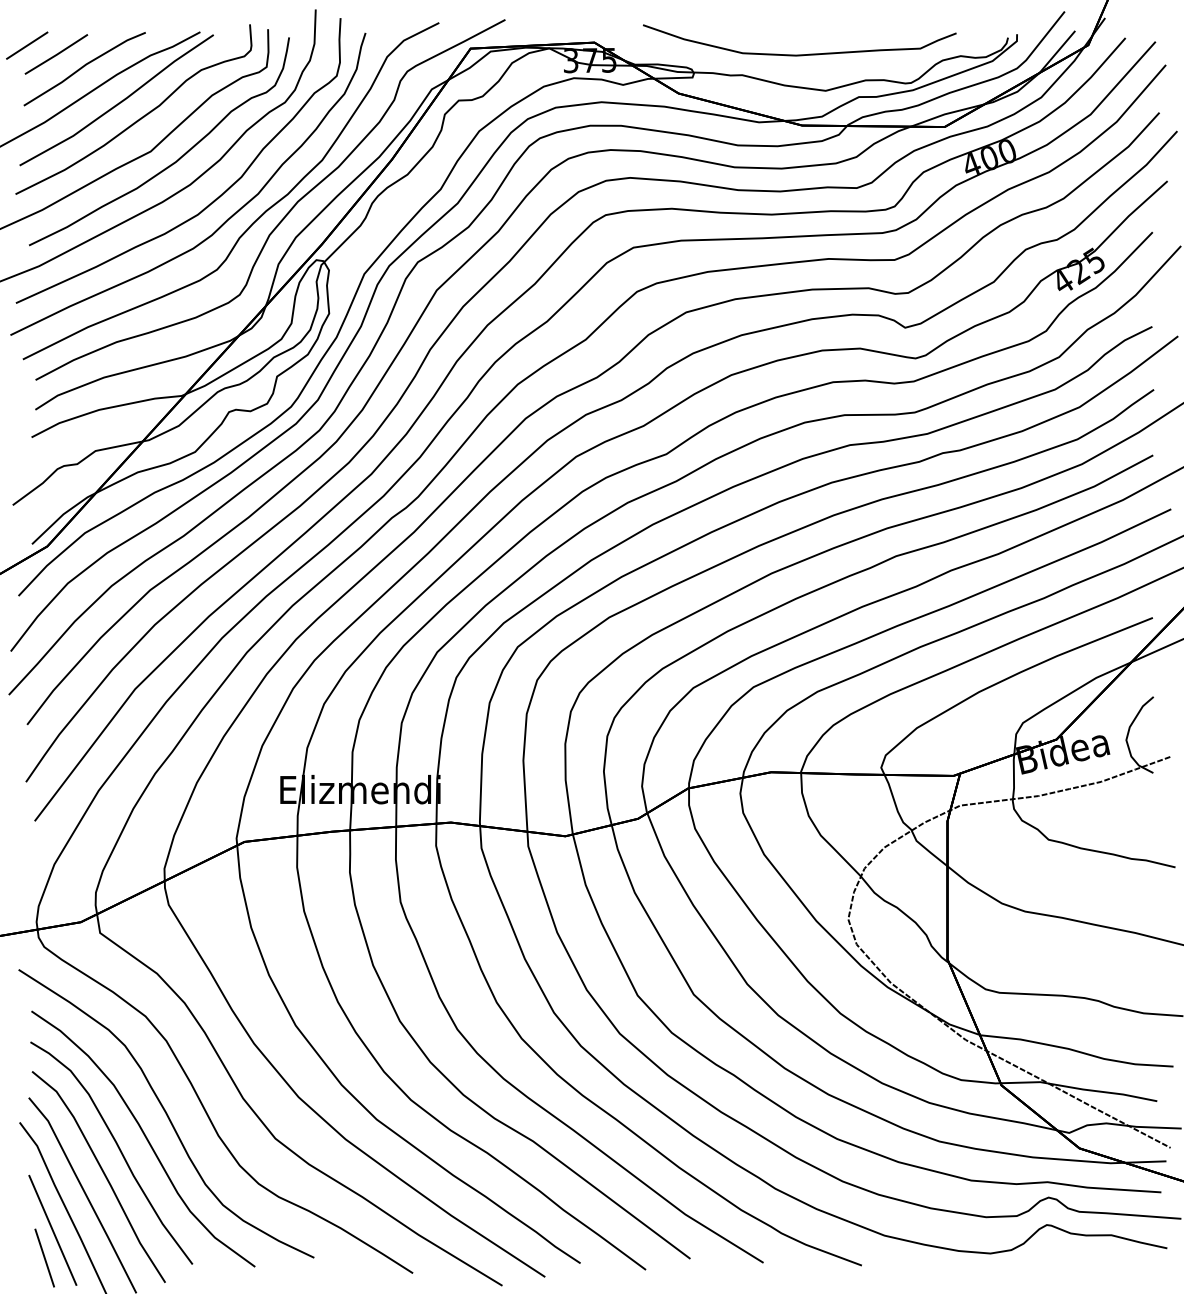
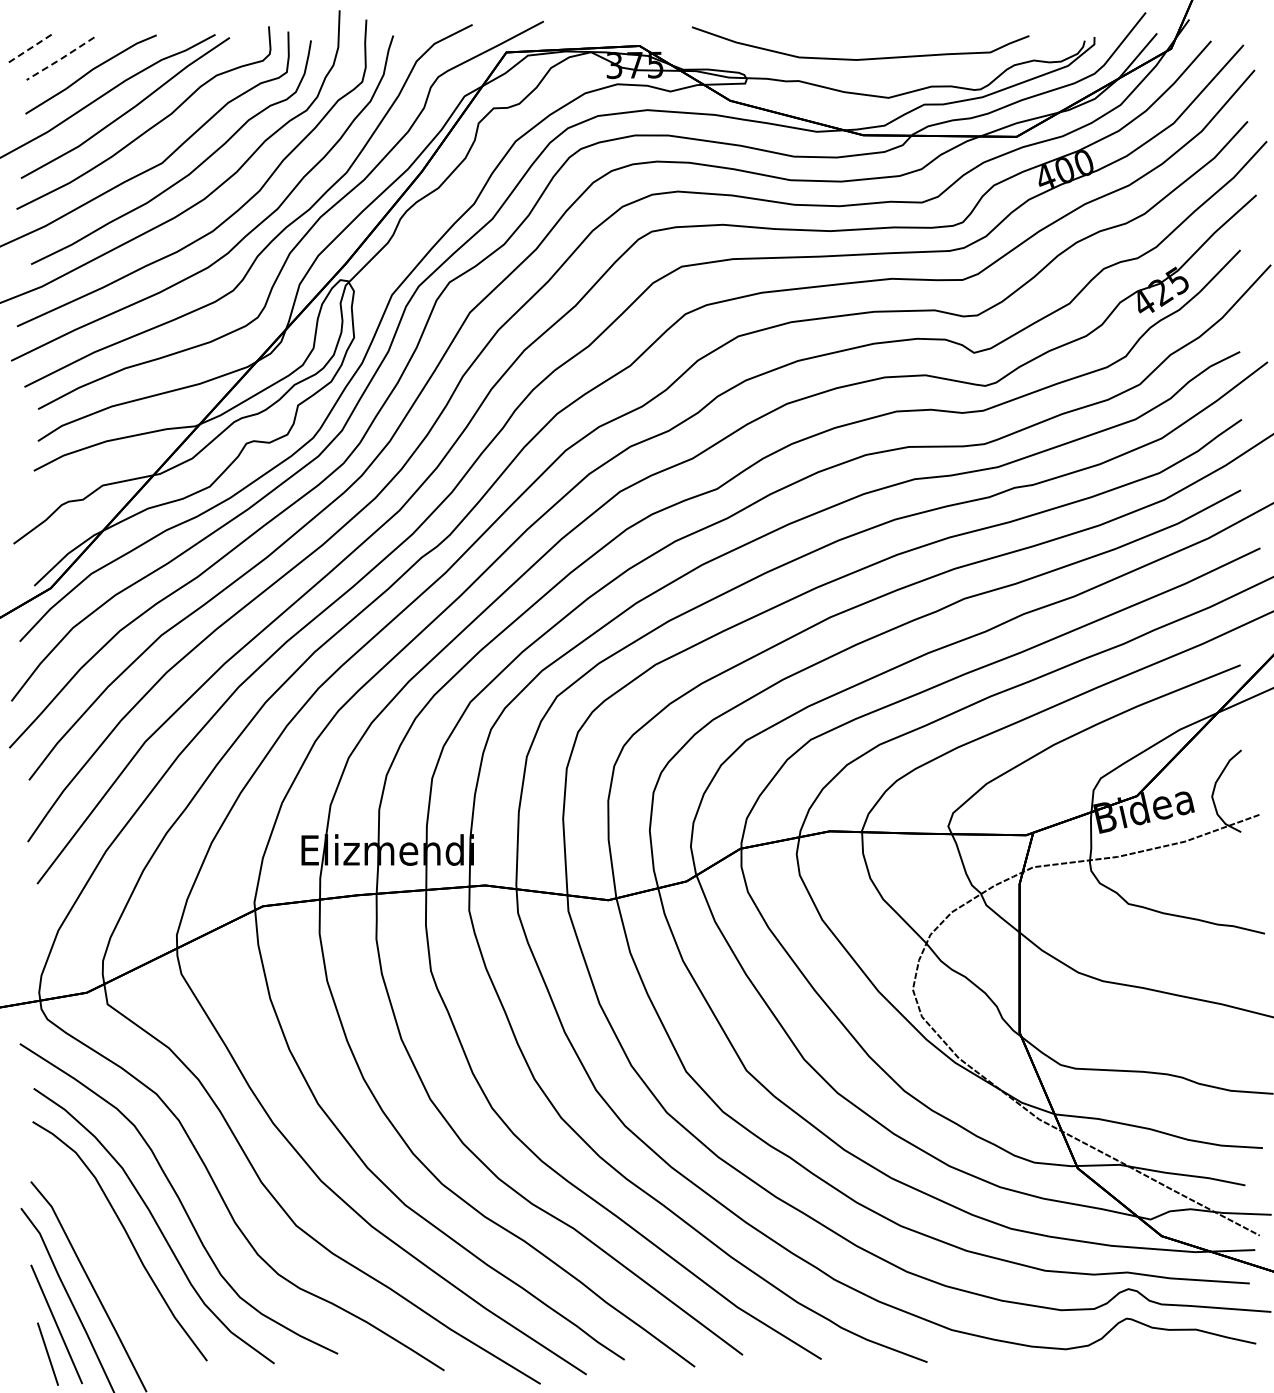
line: (27, 45) -> (29, 49), solid -> dashed
line: (57, 55) -> (61, 59), solid -> dashed
curve: (103, 1174) -> (111, 1264), removed

